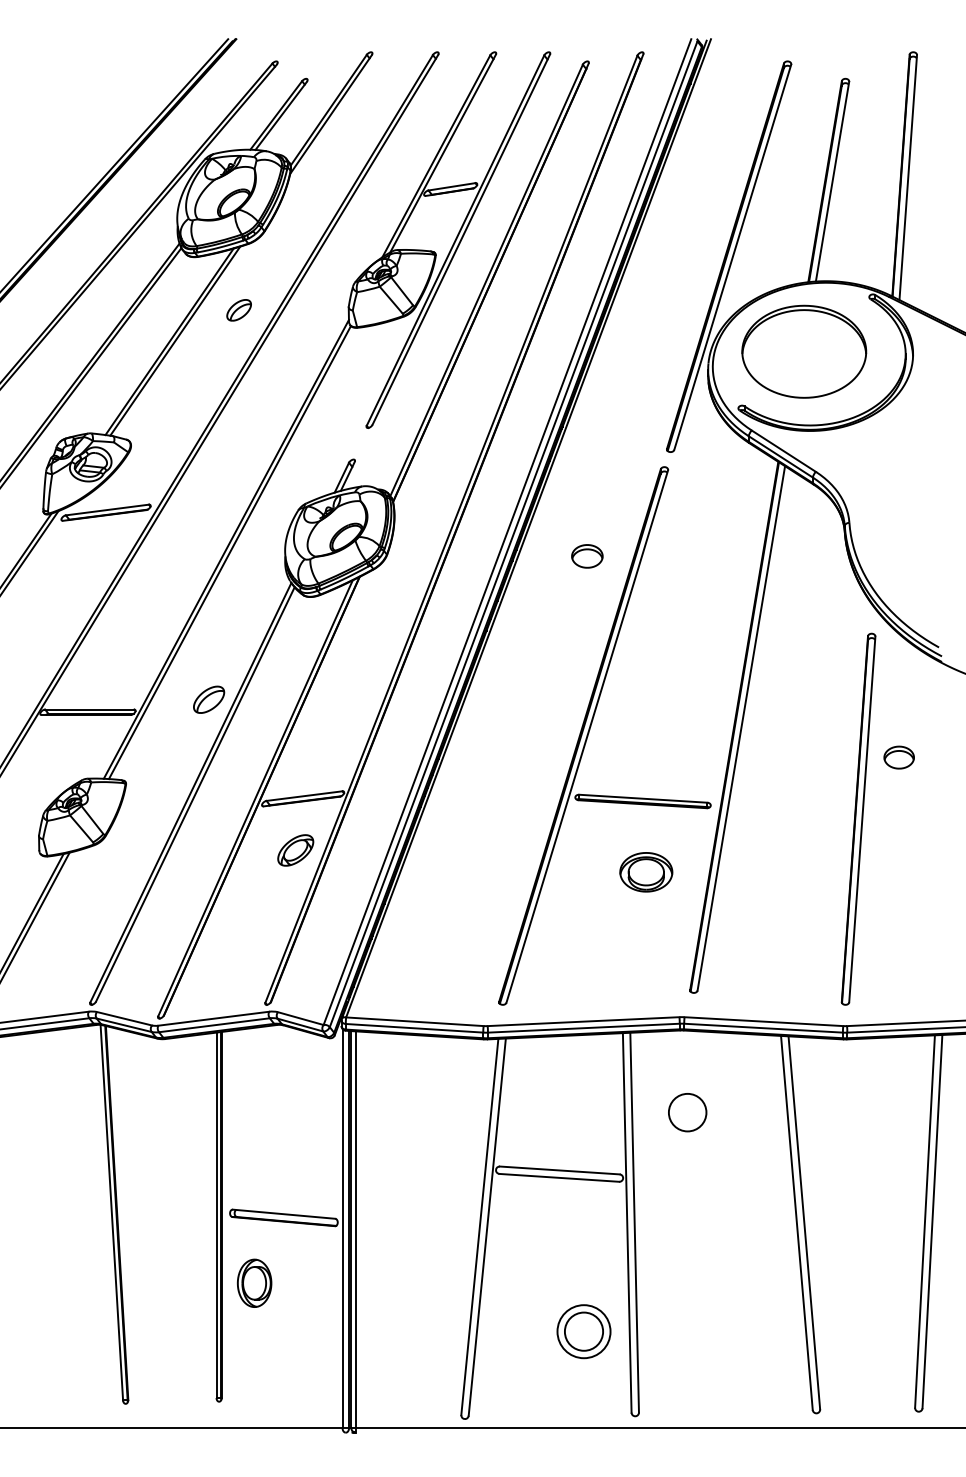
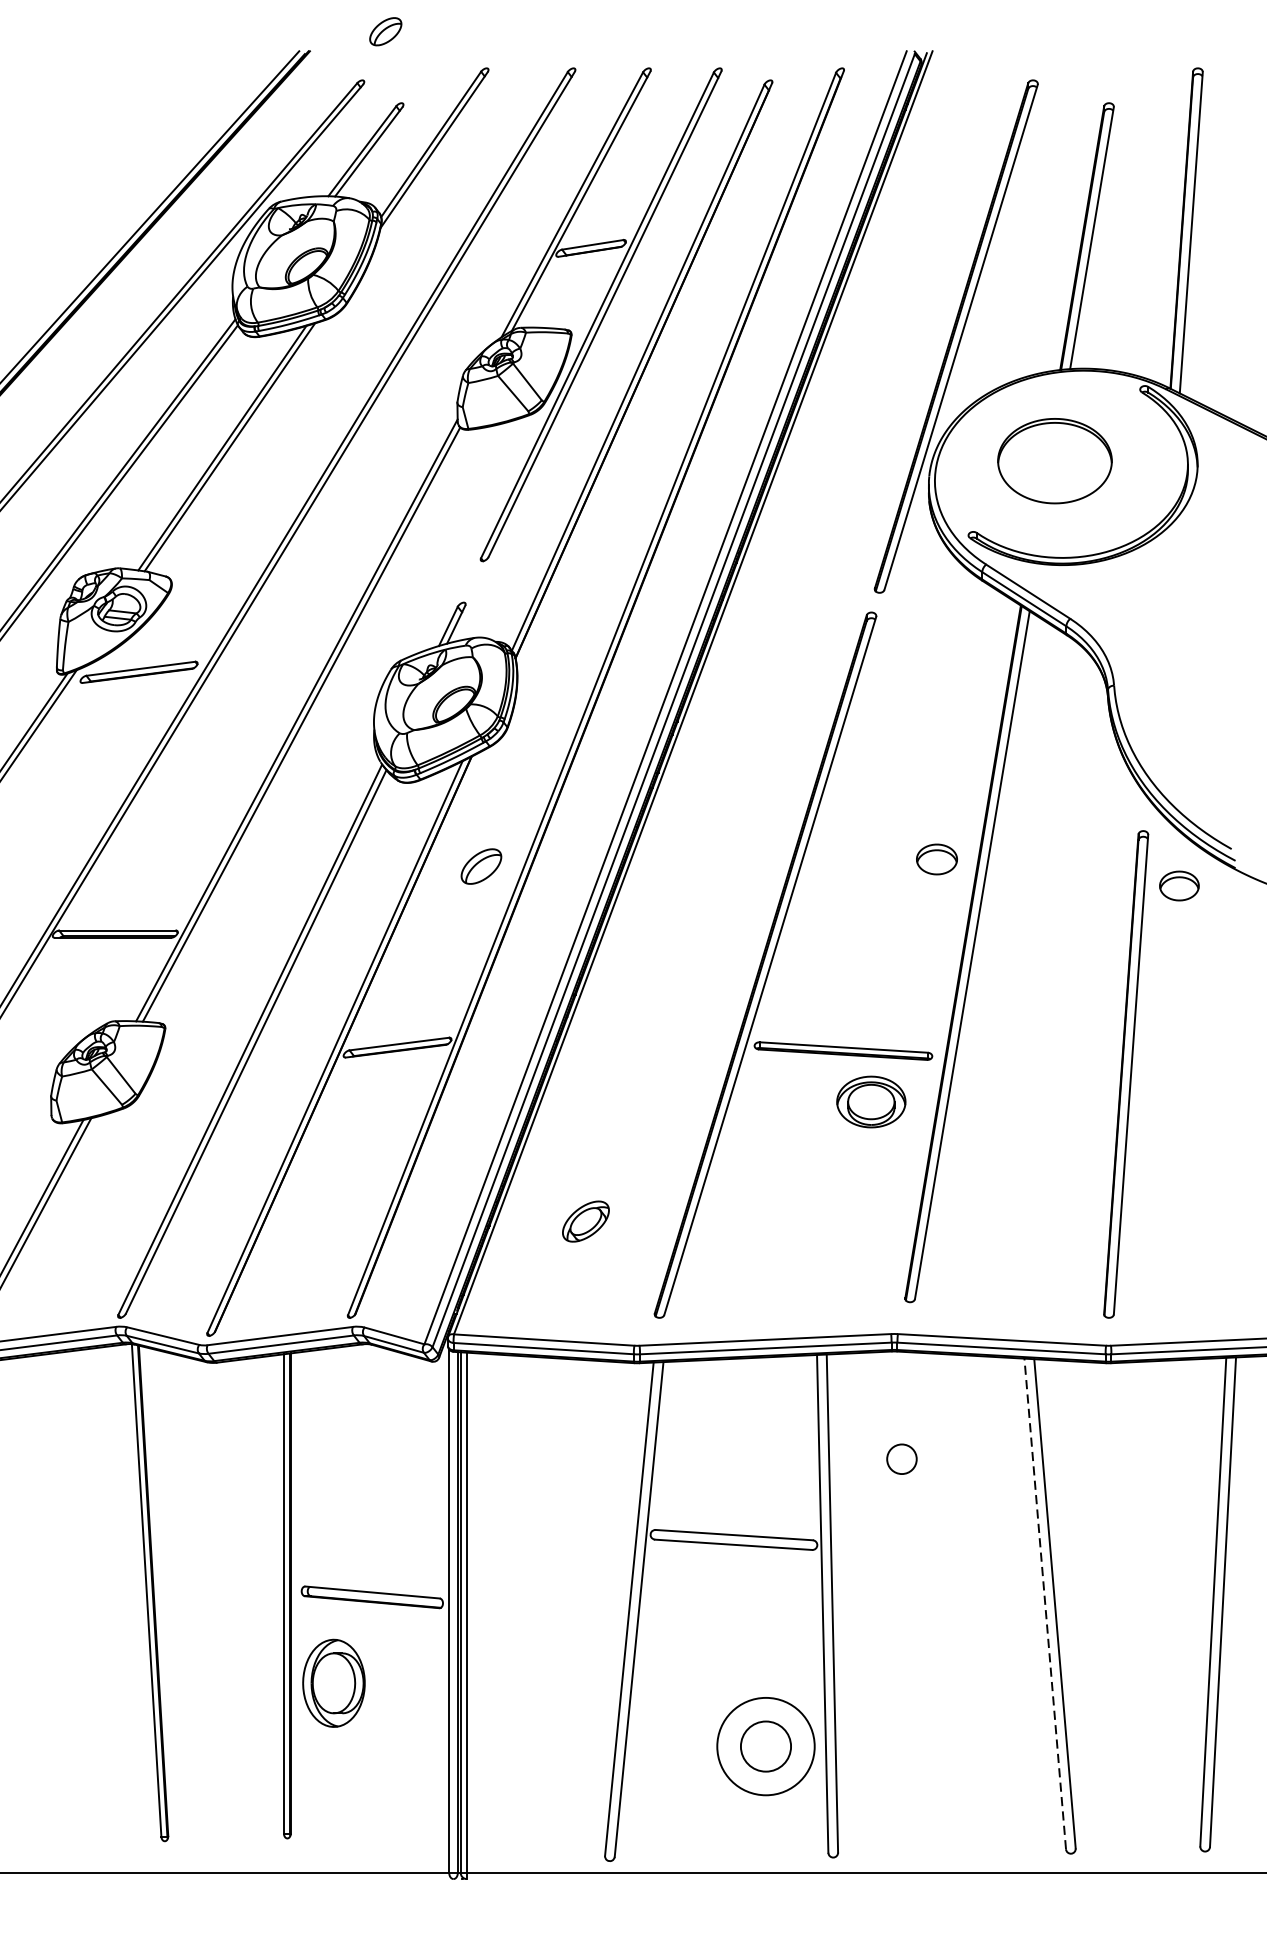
part: (238, 310) -> (384, 31), moved
part: (804, 351) -> (1055, 460), size x0.7
part: (587, 556) -> (937, 859), moved
part: (209, 699) -> (481, 866), moved
part: (898, 757) -> (1178, 885), moved
part: (295, 850) -> (585, 1221), moved
part: (646, 872) -> (871, 1102), moved
circle: (687, 1112) -> (901, 1459), size x0.6
line: (796, 1222) -> (1044, 1603), solid -> dashed
part: (254, 1282) -> (333, 1682), size x1.4
circle: (583, 1331) -> (765, 1746), size x1.4

